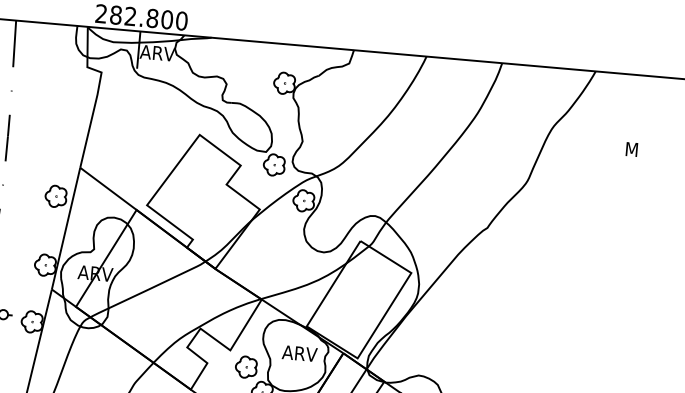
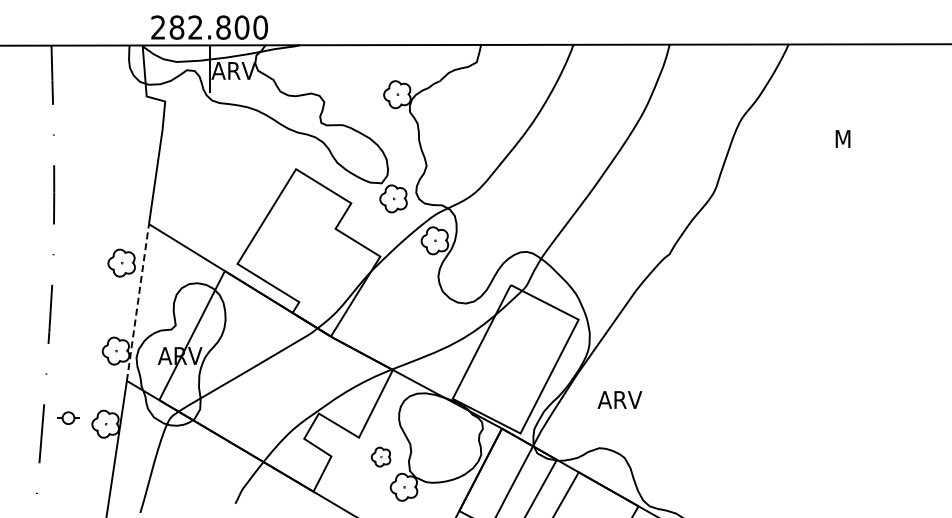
line: (66, 228) -> (138, 302), solid -> dashed
text: (299, 353) -> (619, 399), moved
part: (245, 366) -> (380, 456), size x0.7

